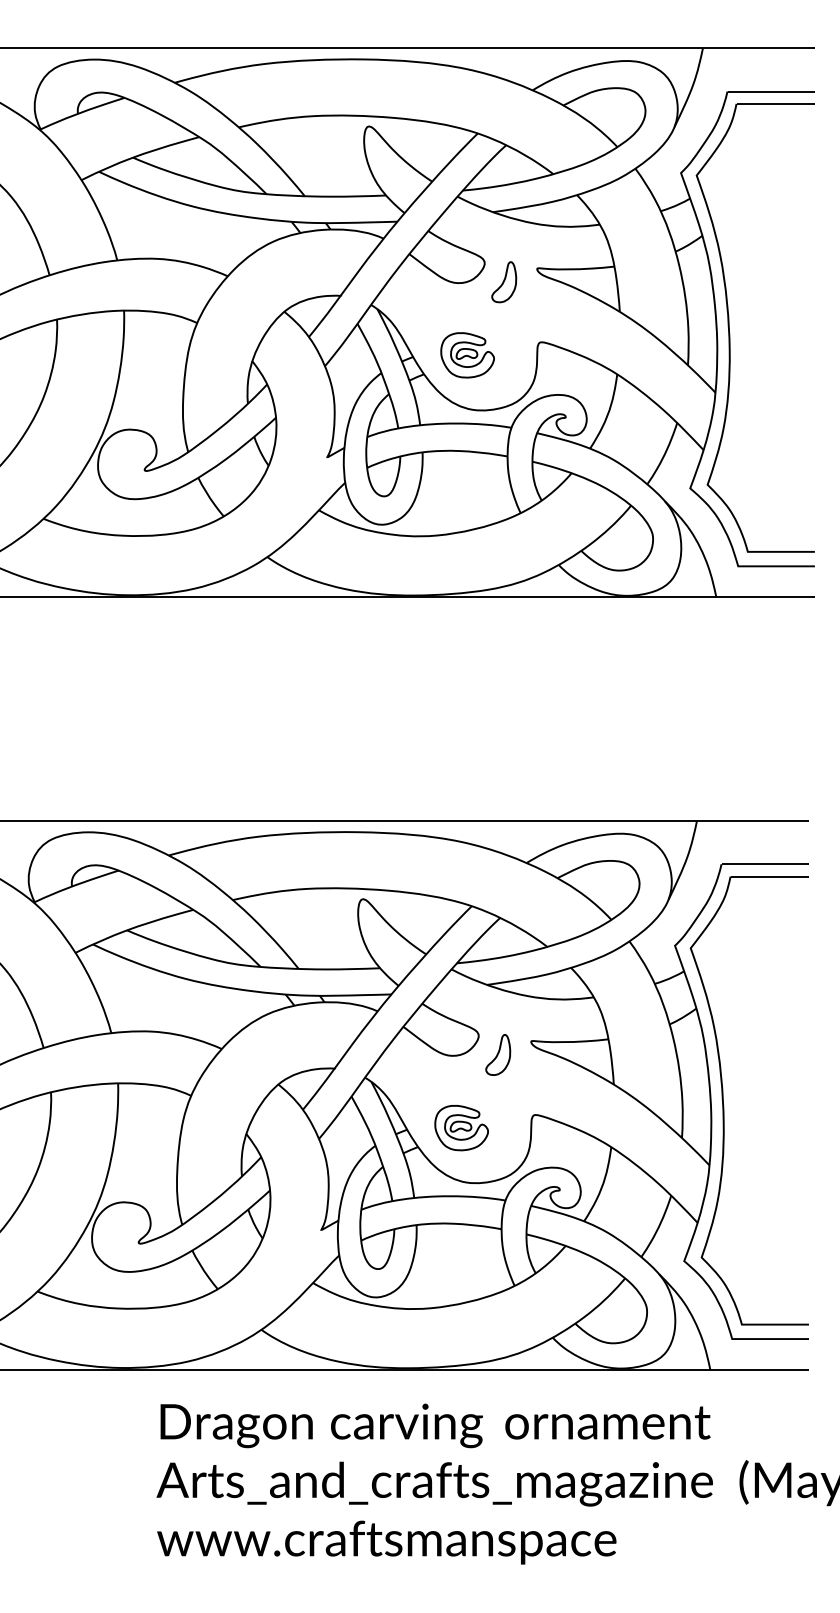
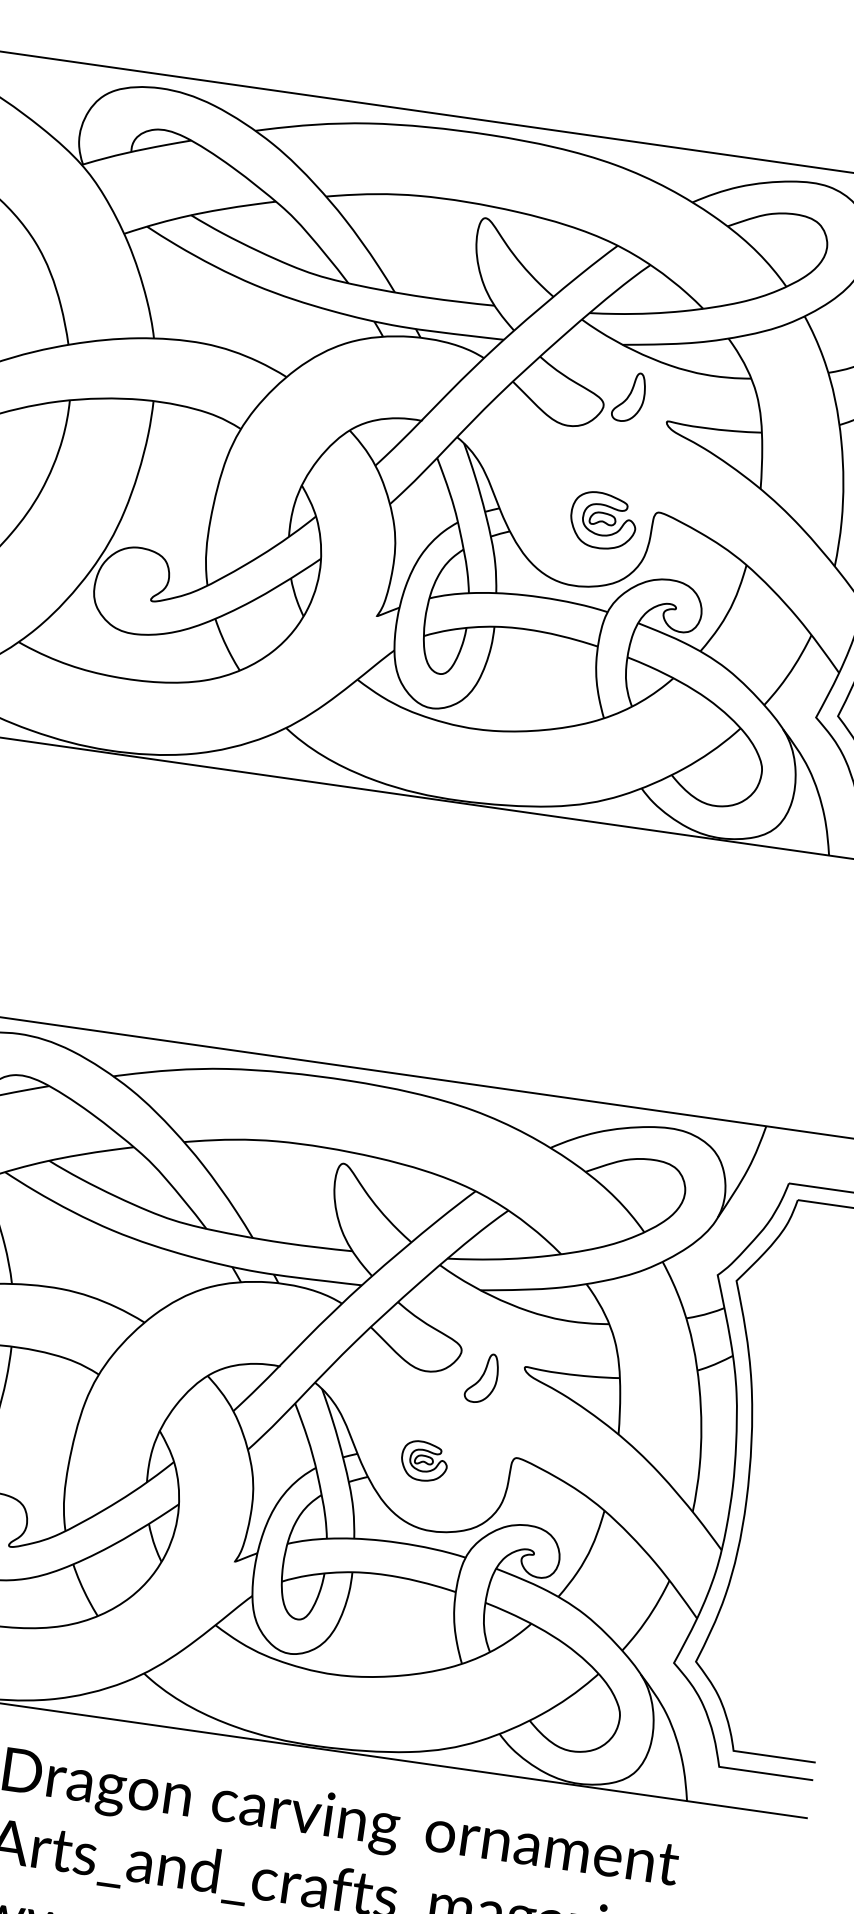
part: (504, 282) -> (629, 397), moved
part: (467, 355) -> (603, 521), moved
part: (461, 1128) -> (424, 1461), size x0.7

